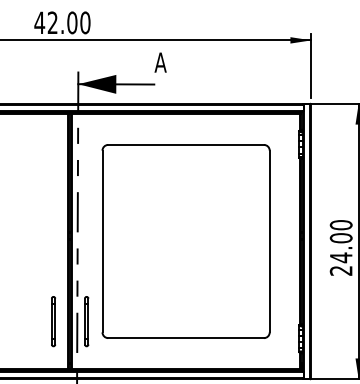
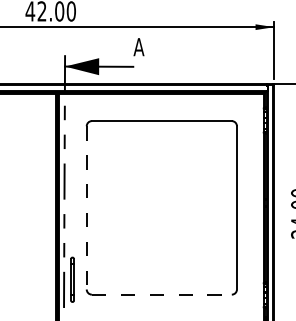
line: (102, 241) -> (86, 207), solid -> dashed
line: (52, 321) -> (41, 279), removed
line: (186, 338) -> (162, 294), solid -> dashed

